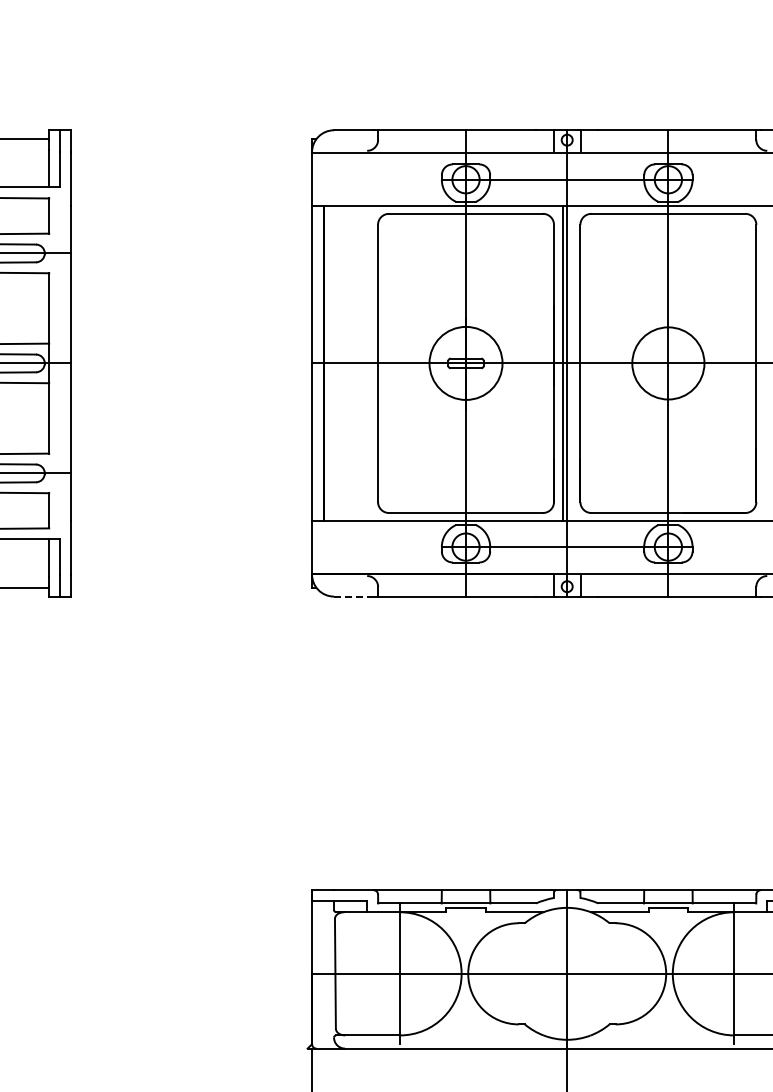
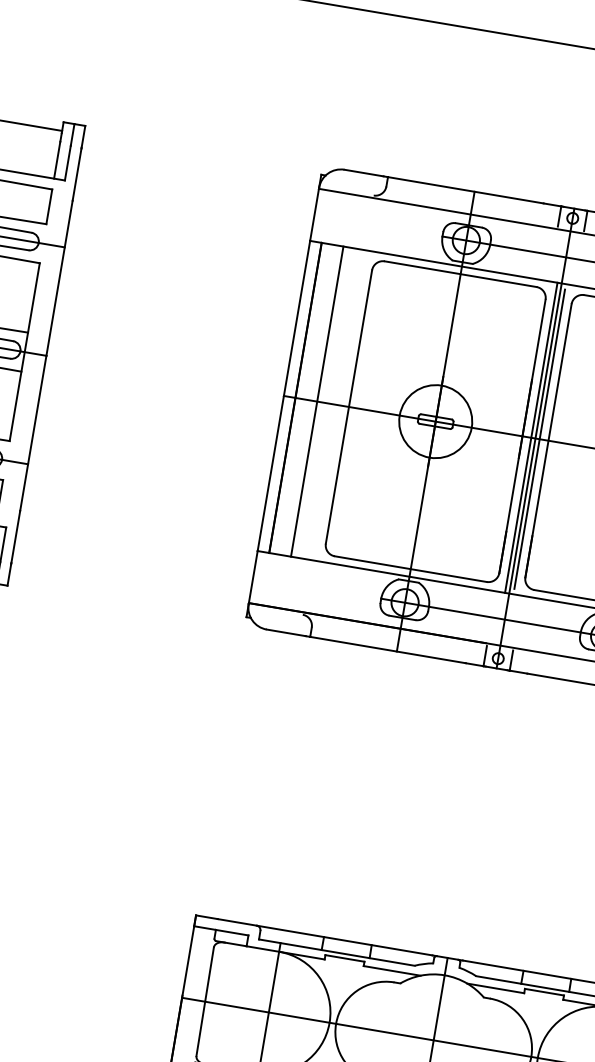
line: (345, 363) -> (316, 401), added
line: (571, 363) -> (539, 439), added
line: (353, 596) -> (285, 632), dashed -> solid

